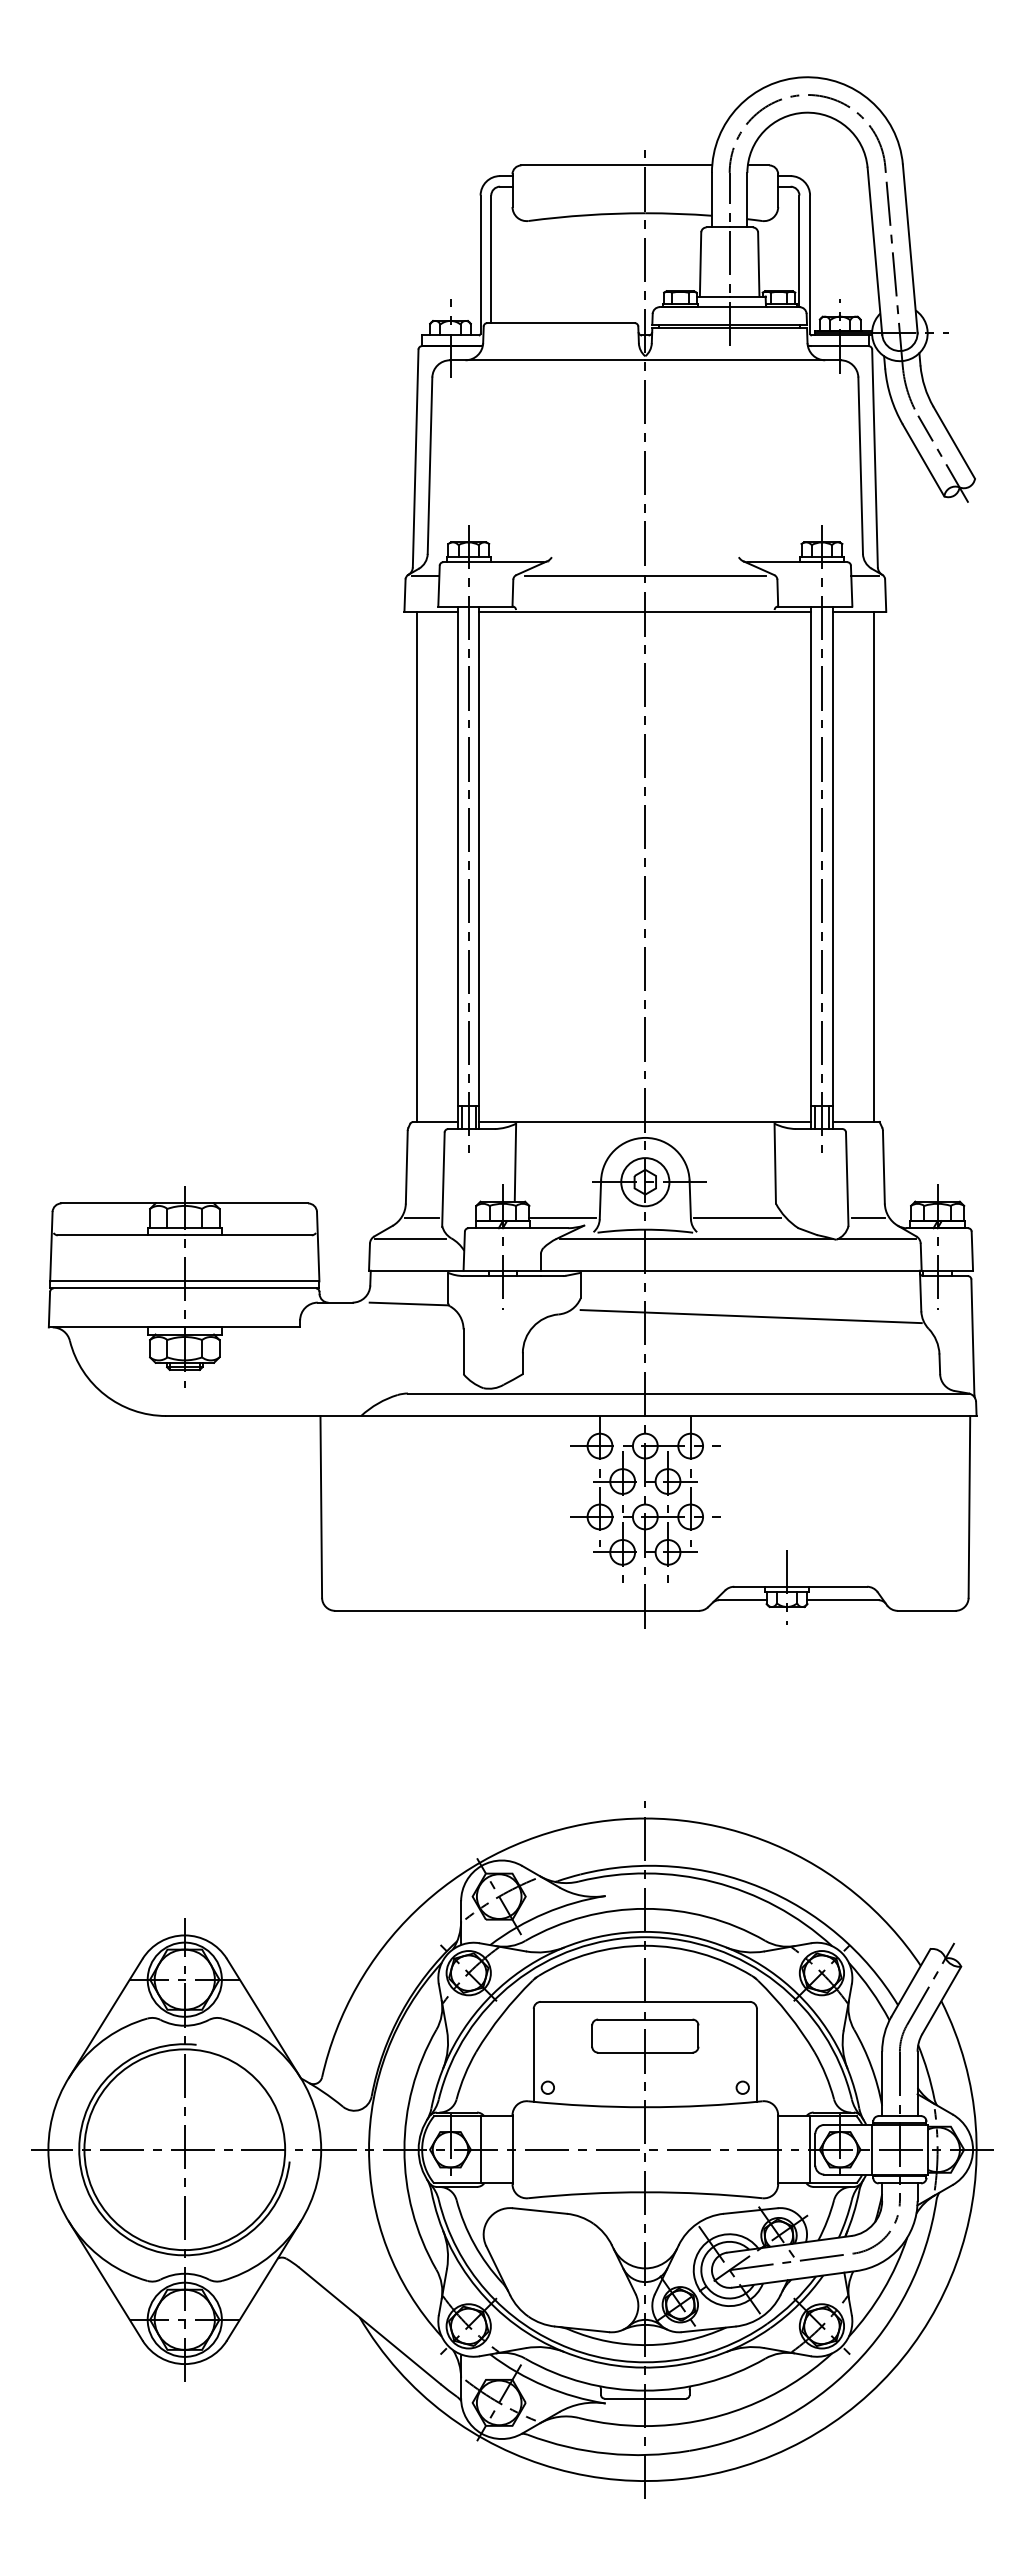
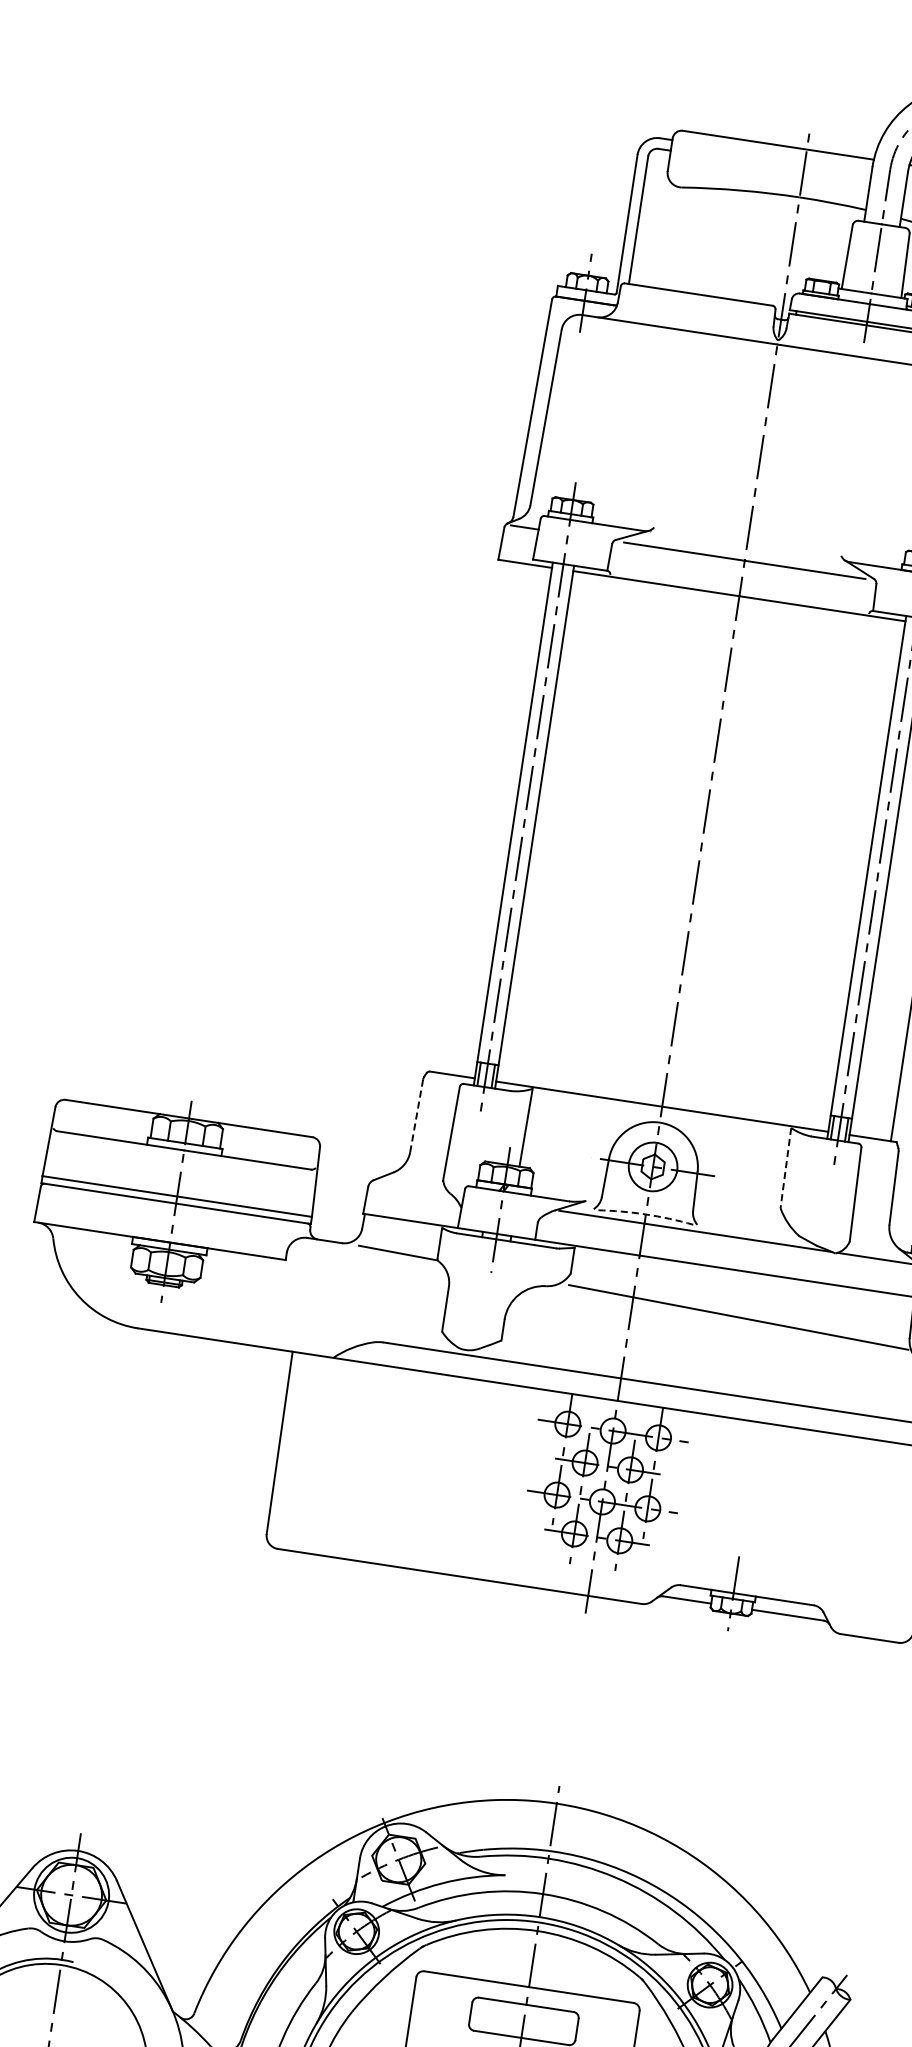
line: (416, 866) -> (471, 816), removed
line: (775, 1163) -> (786, 1167), solid -> dashed
line: (406, 1167) -> (416, 1116), solid -> dashed
line: (421, 1218) -> (423, 1169), removed
line: (562, 1218) -> (564, 1190), removed
line: (737, 1218) -> (739, 1217), removed
line: (868, 1218) -> (870, 1237), removed
arc: (645, 1229) -> (646, 1214), solid -> dashed
line: (410, 1238) -> (409, 1187), removed

